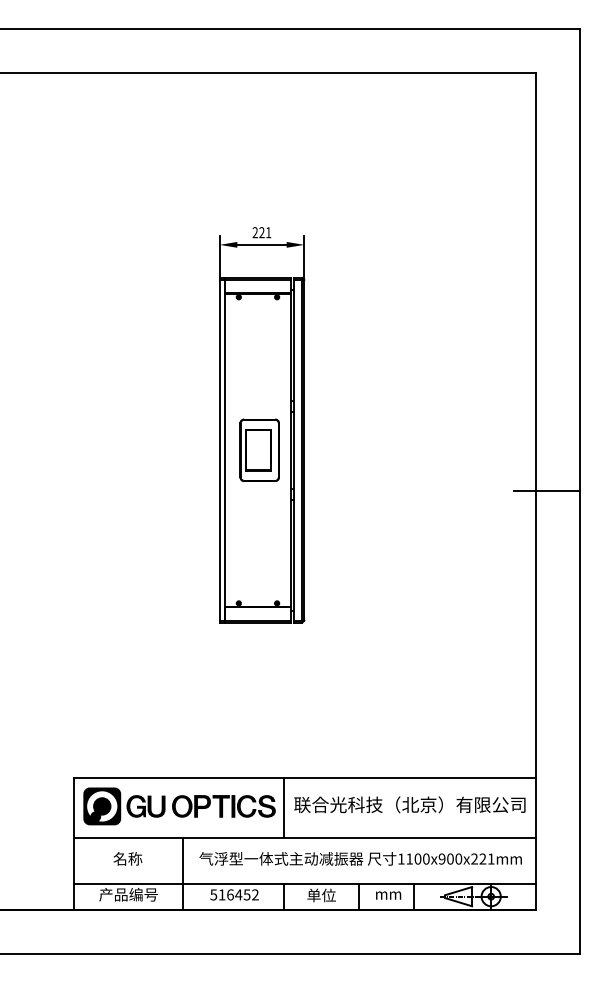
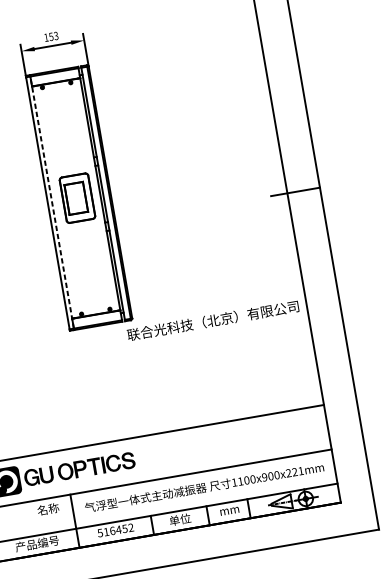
text: (261, 232) -> (50, 36), 221 -> 153
line: (225, 449) -> (52, 201), solid -> dashed
text: (409, 804) -> (212, 320), moved
line: (283, 807) -> (140, 459), removed
text: (127, 858) -> (47, 509), moved

